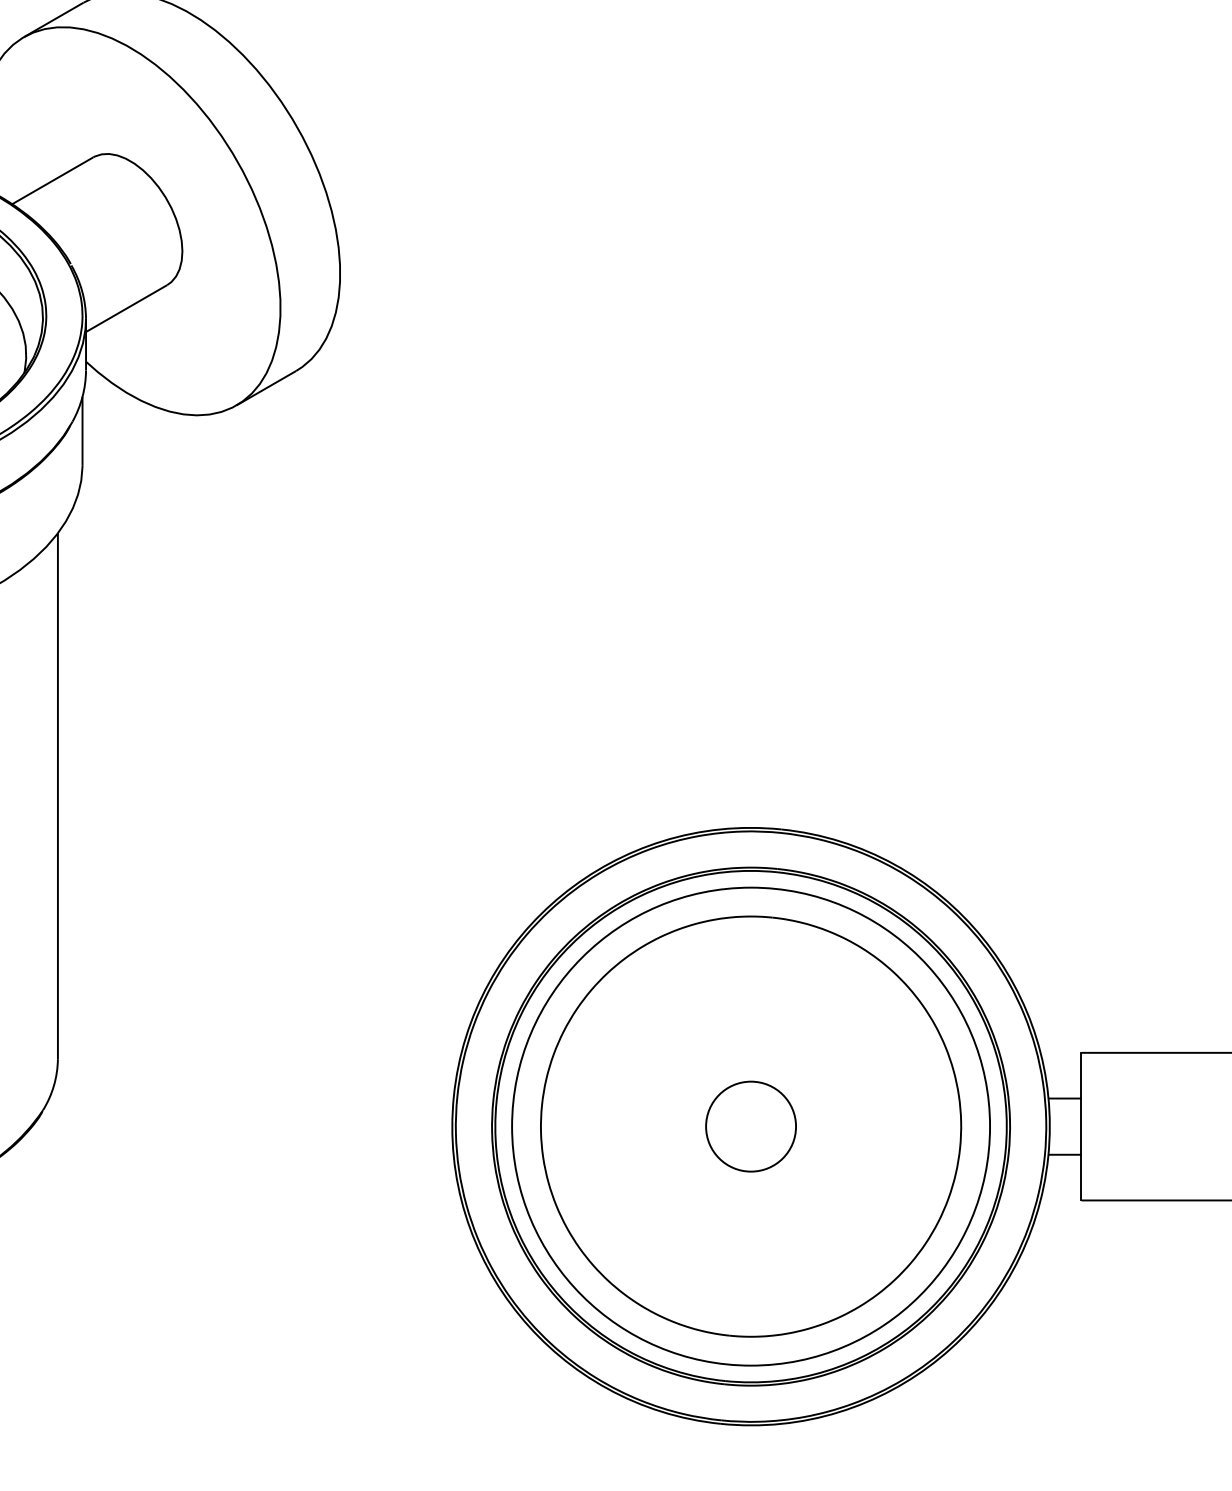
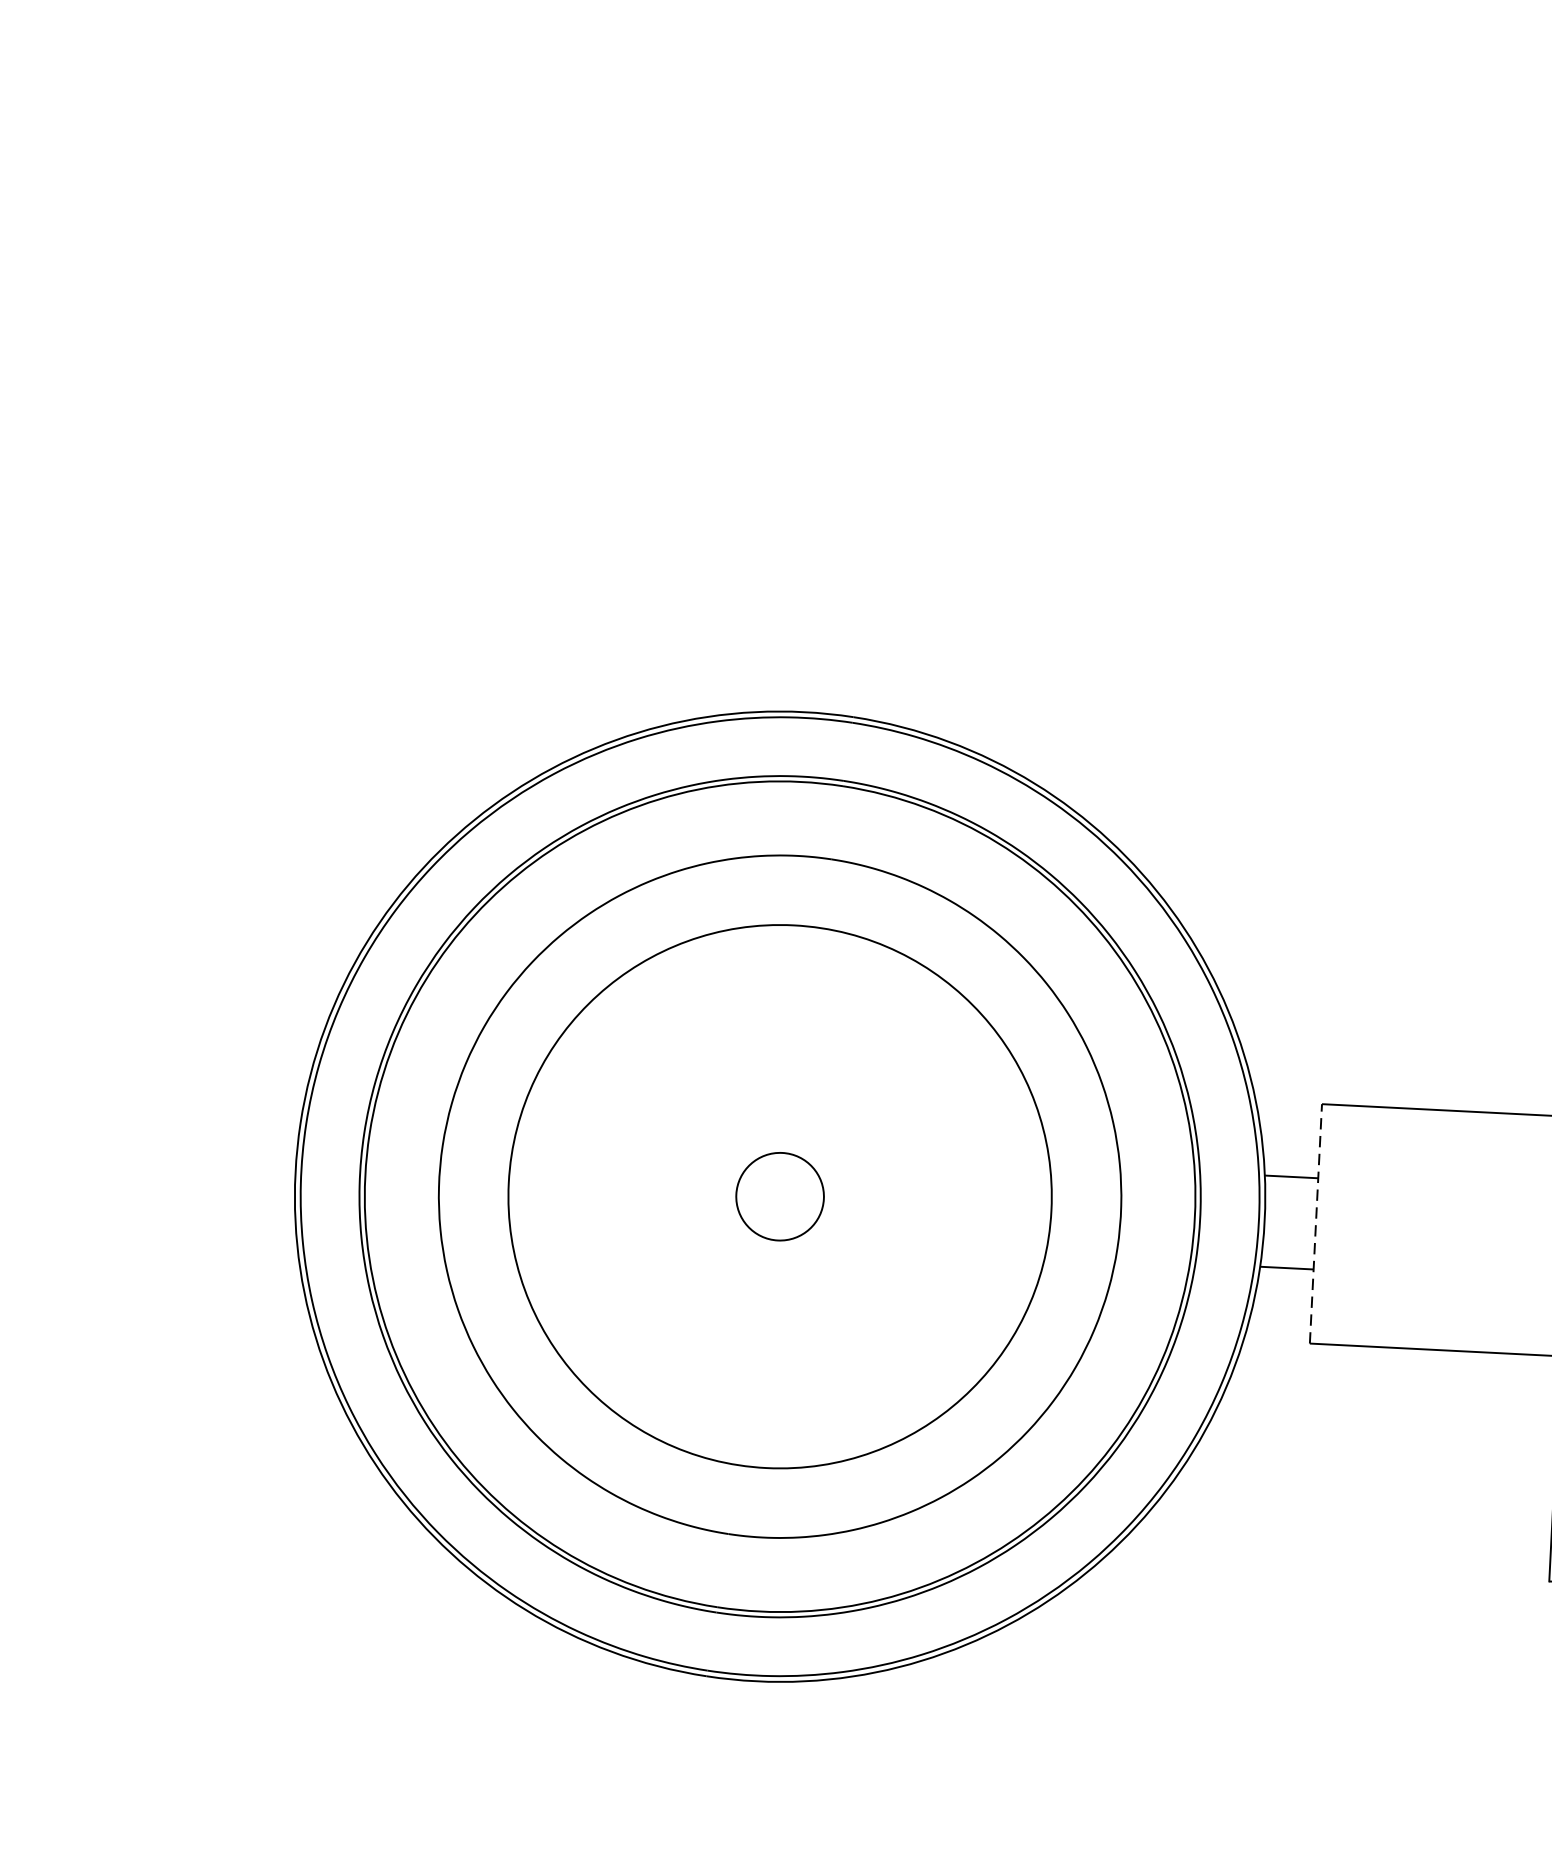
circle: (751, 1126) -> (780, 1196), size x0.6
circle: (751, 1126) -> (780, 1196), size x0.7
line: (1081, 1126) -> (1316, 1223), solid -> dashed

